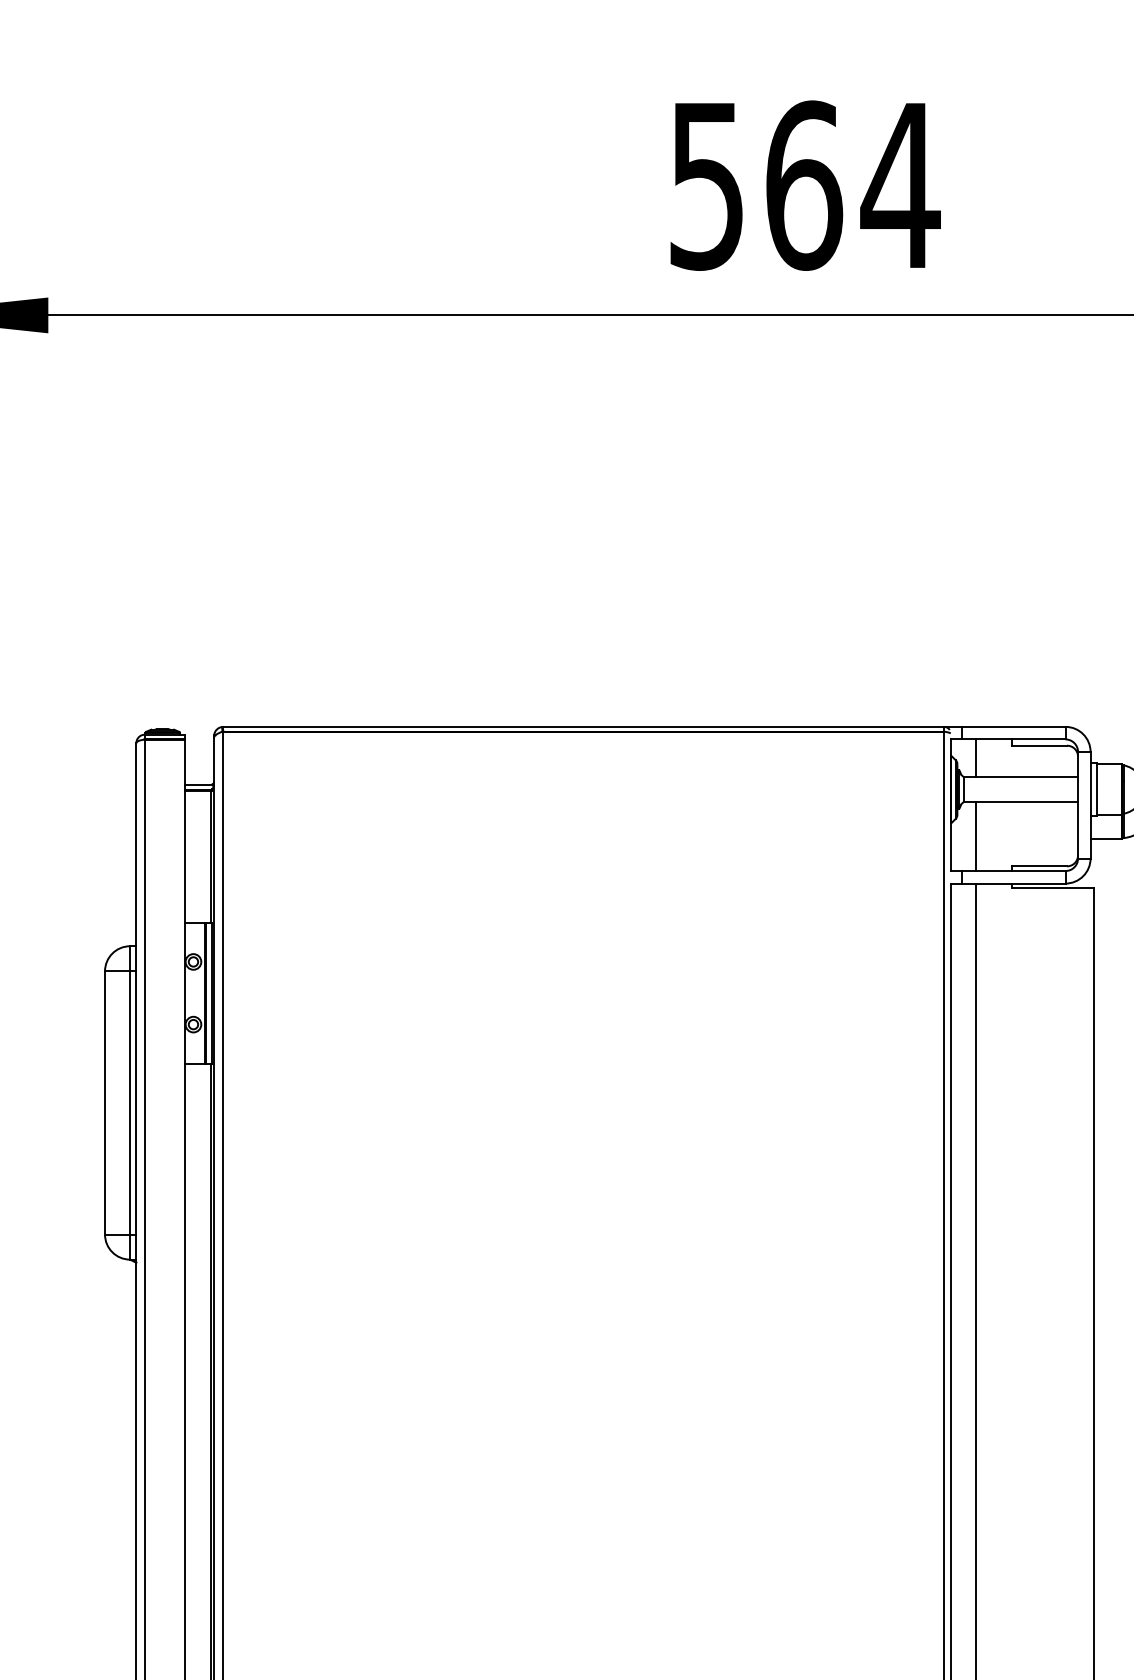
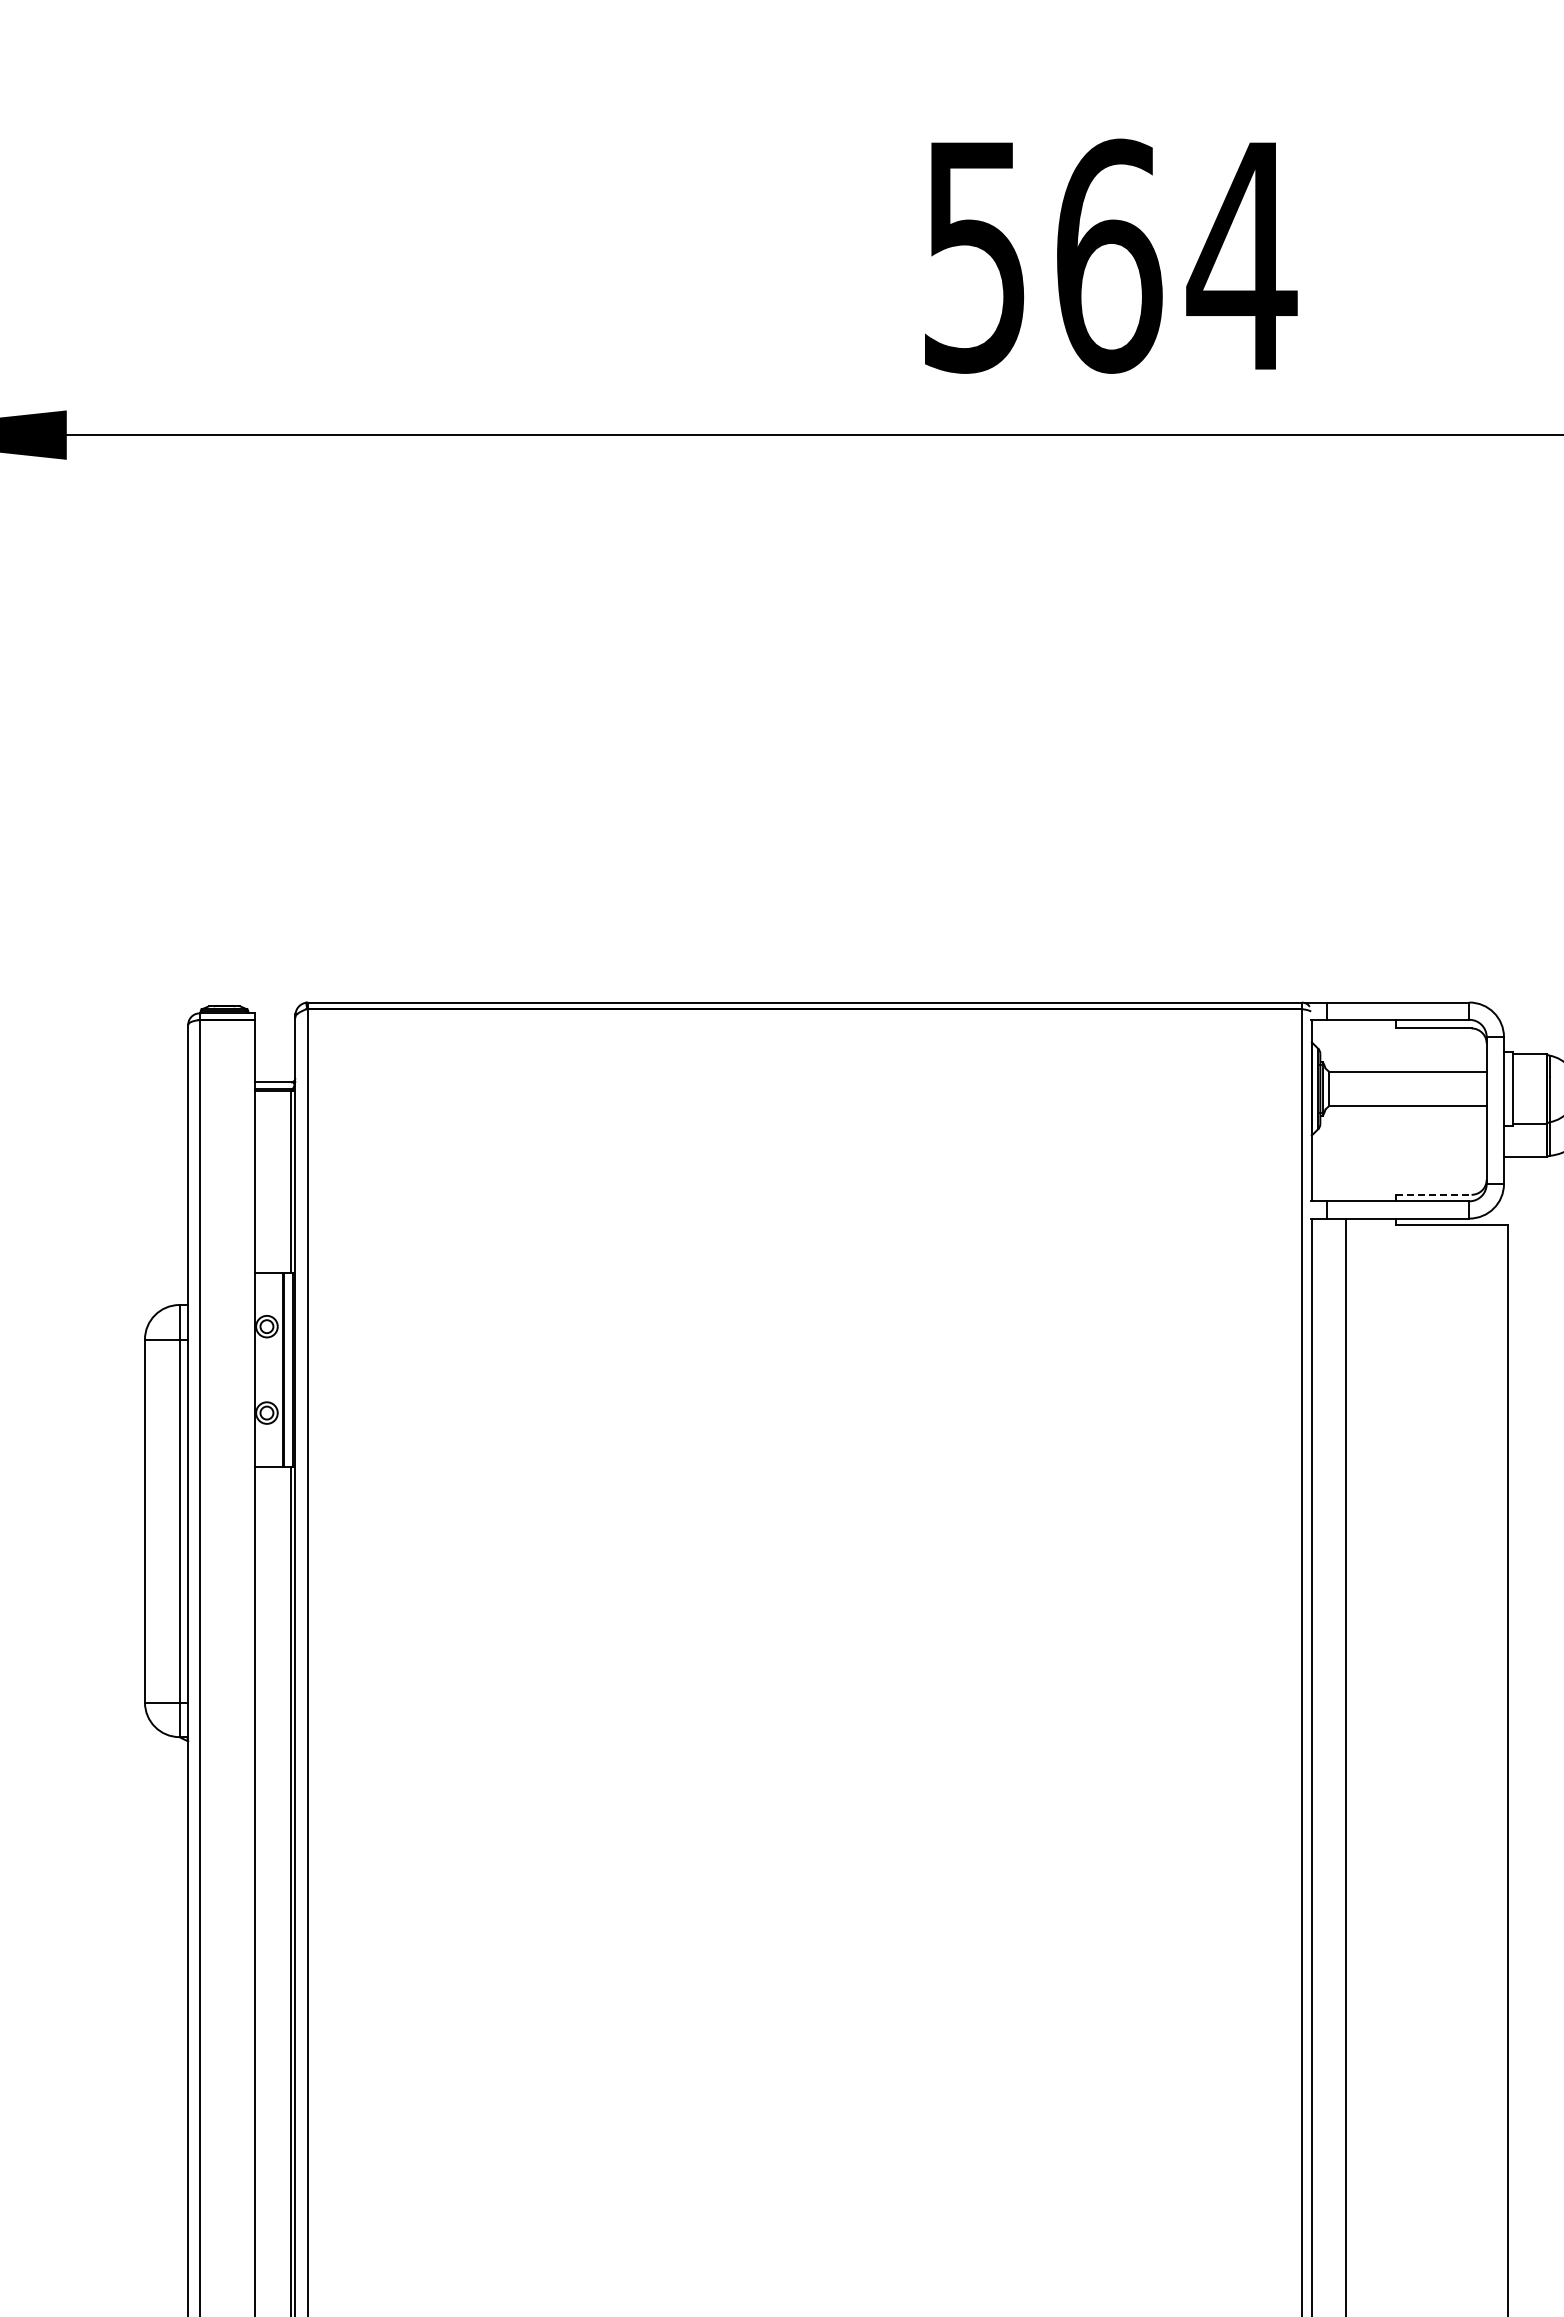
line: (976, 758) -> (1346, 1045), removed
line: (976, 836) -> (1346, 1153), removed
line: (1039, 866) -> (1433, 1194), solid -> dashed

